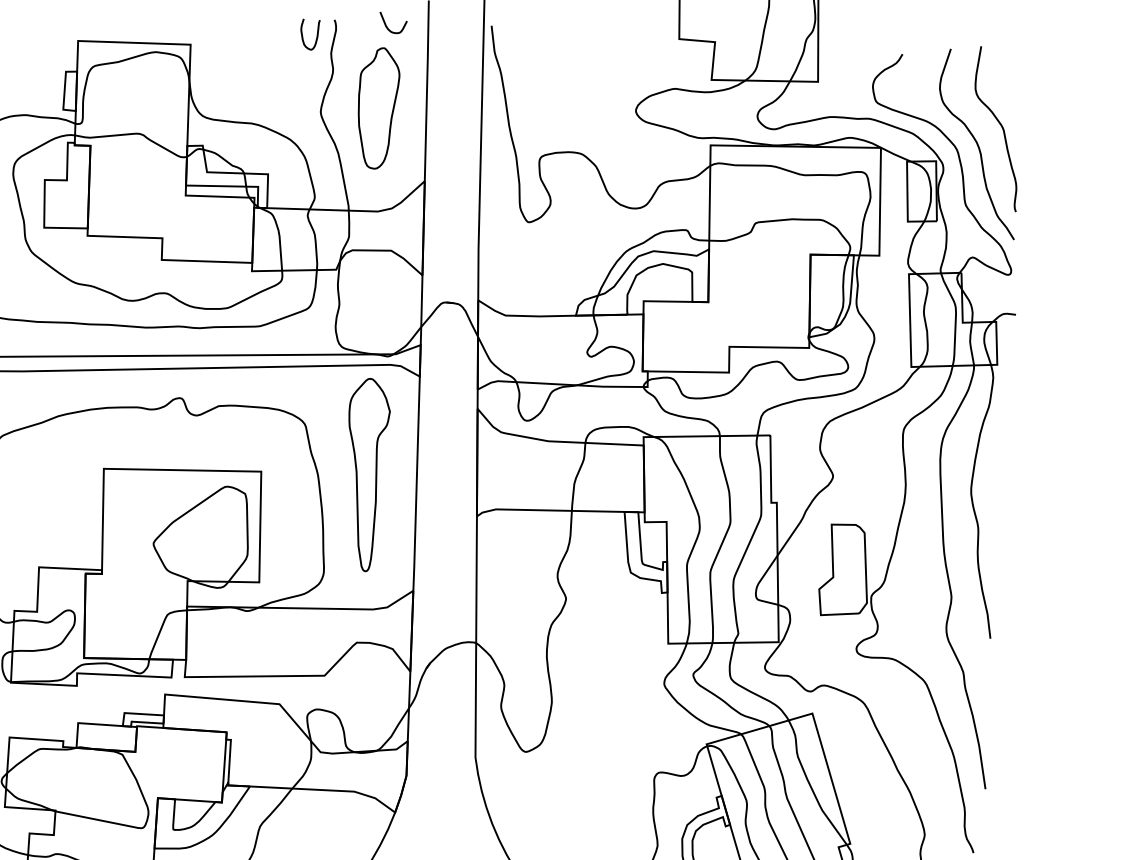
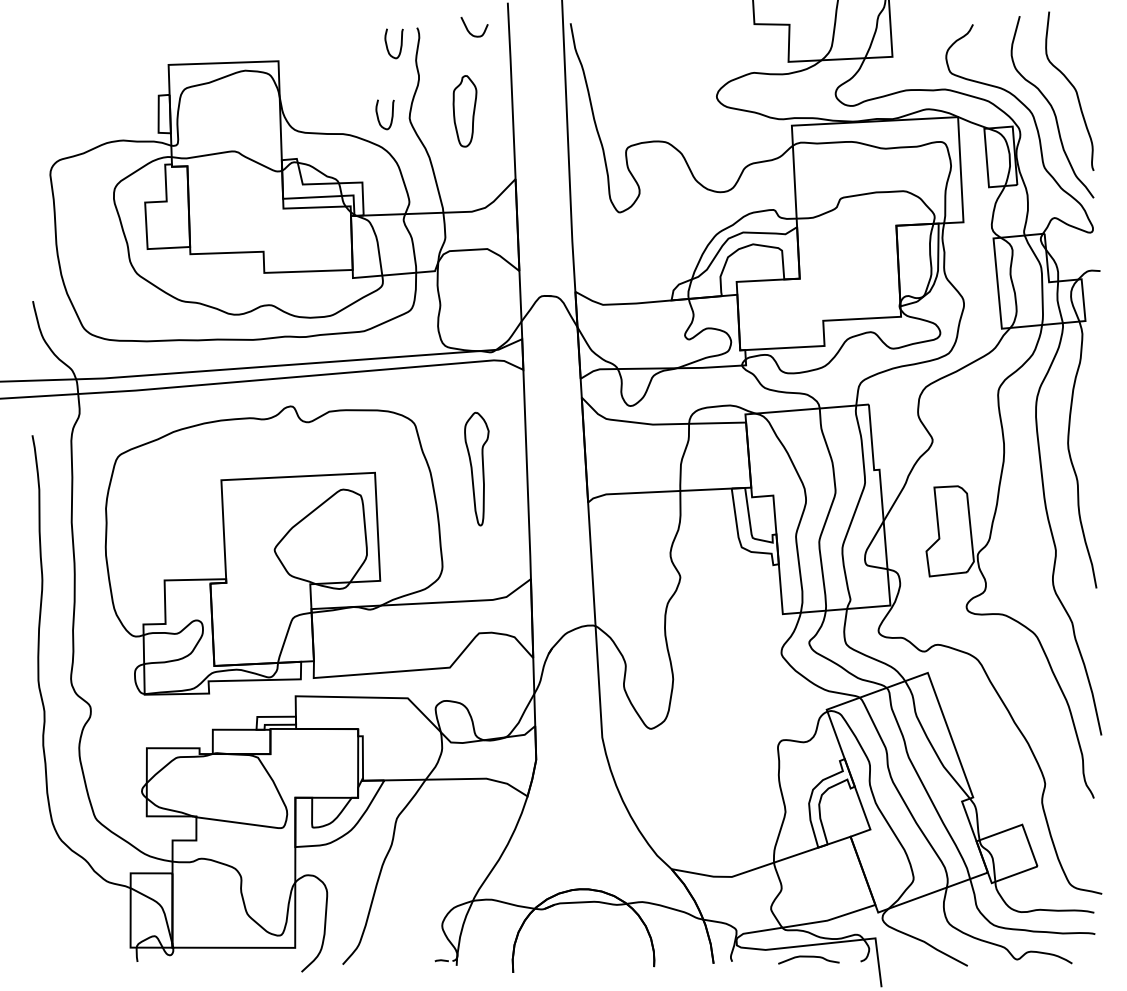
curve: (289, 105) -> (378, 114), added
part: (377, 108) -> (464, 111), size x0.6
part: (365, 474) -> (476, 468), size x0.6

